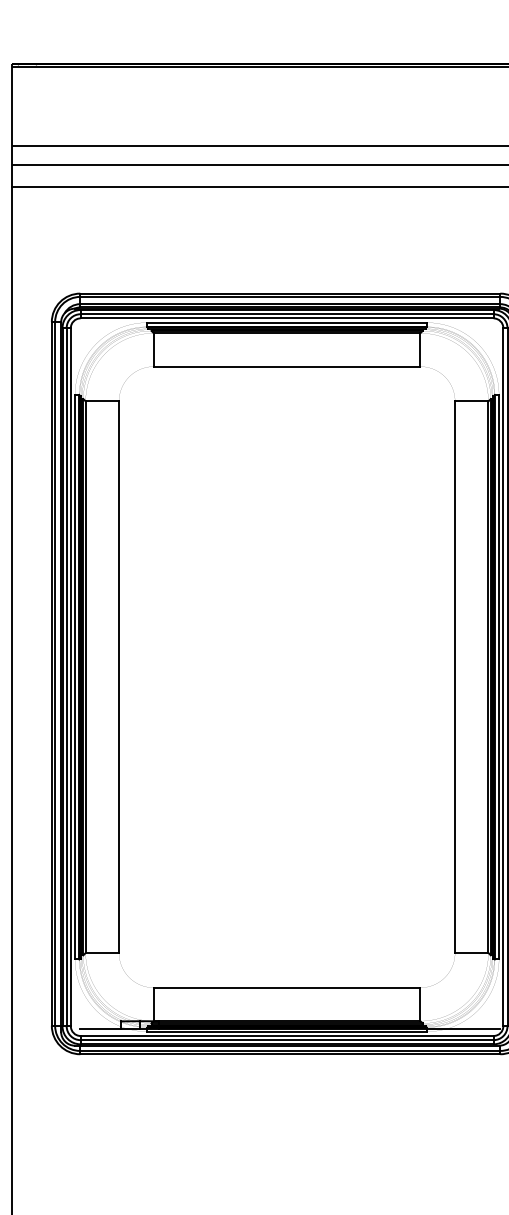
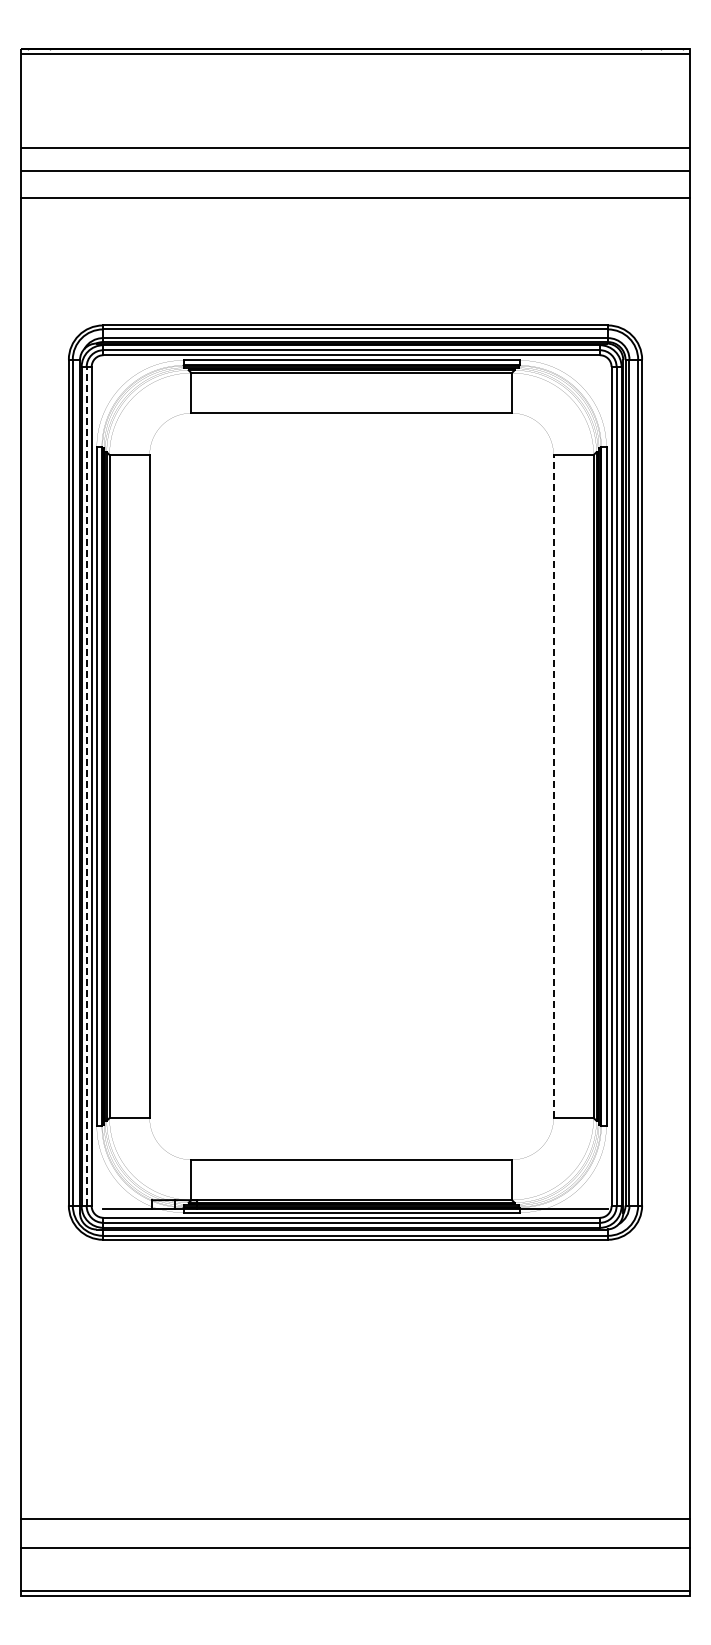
line: (66, 677) -> (86, 786), solid -> dashed
line: (455, 677) -> (553, 786), solid -> dashed

